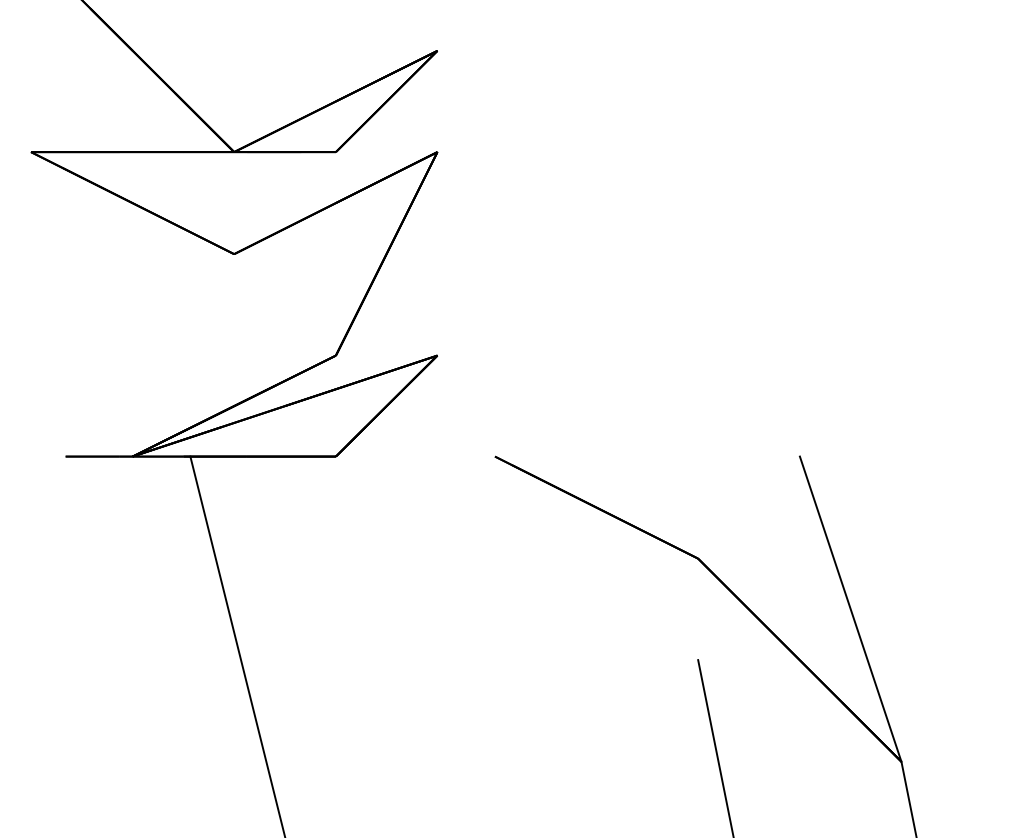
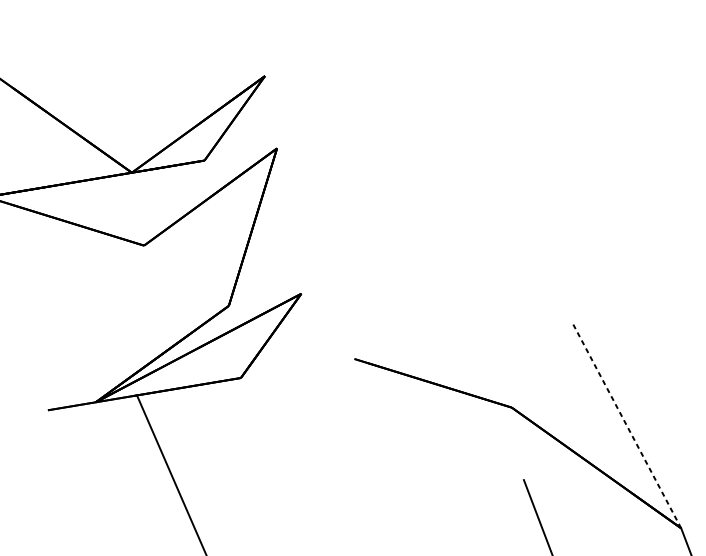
line: (850, 609) -> (626, 425), solid -> dashed

